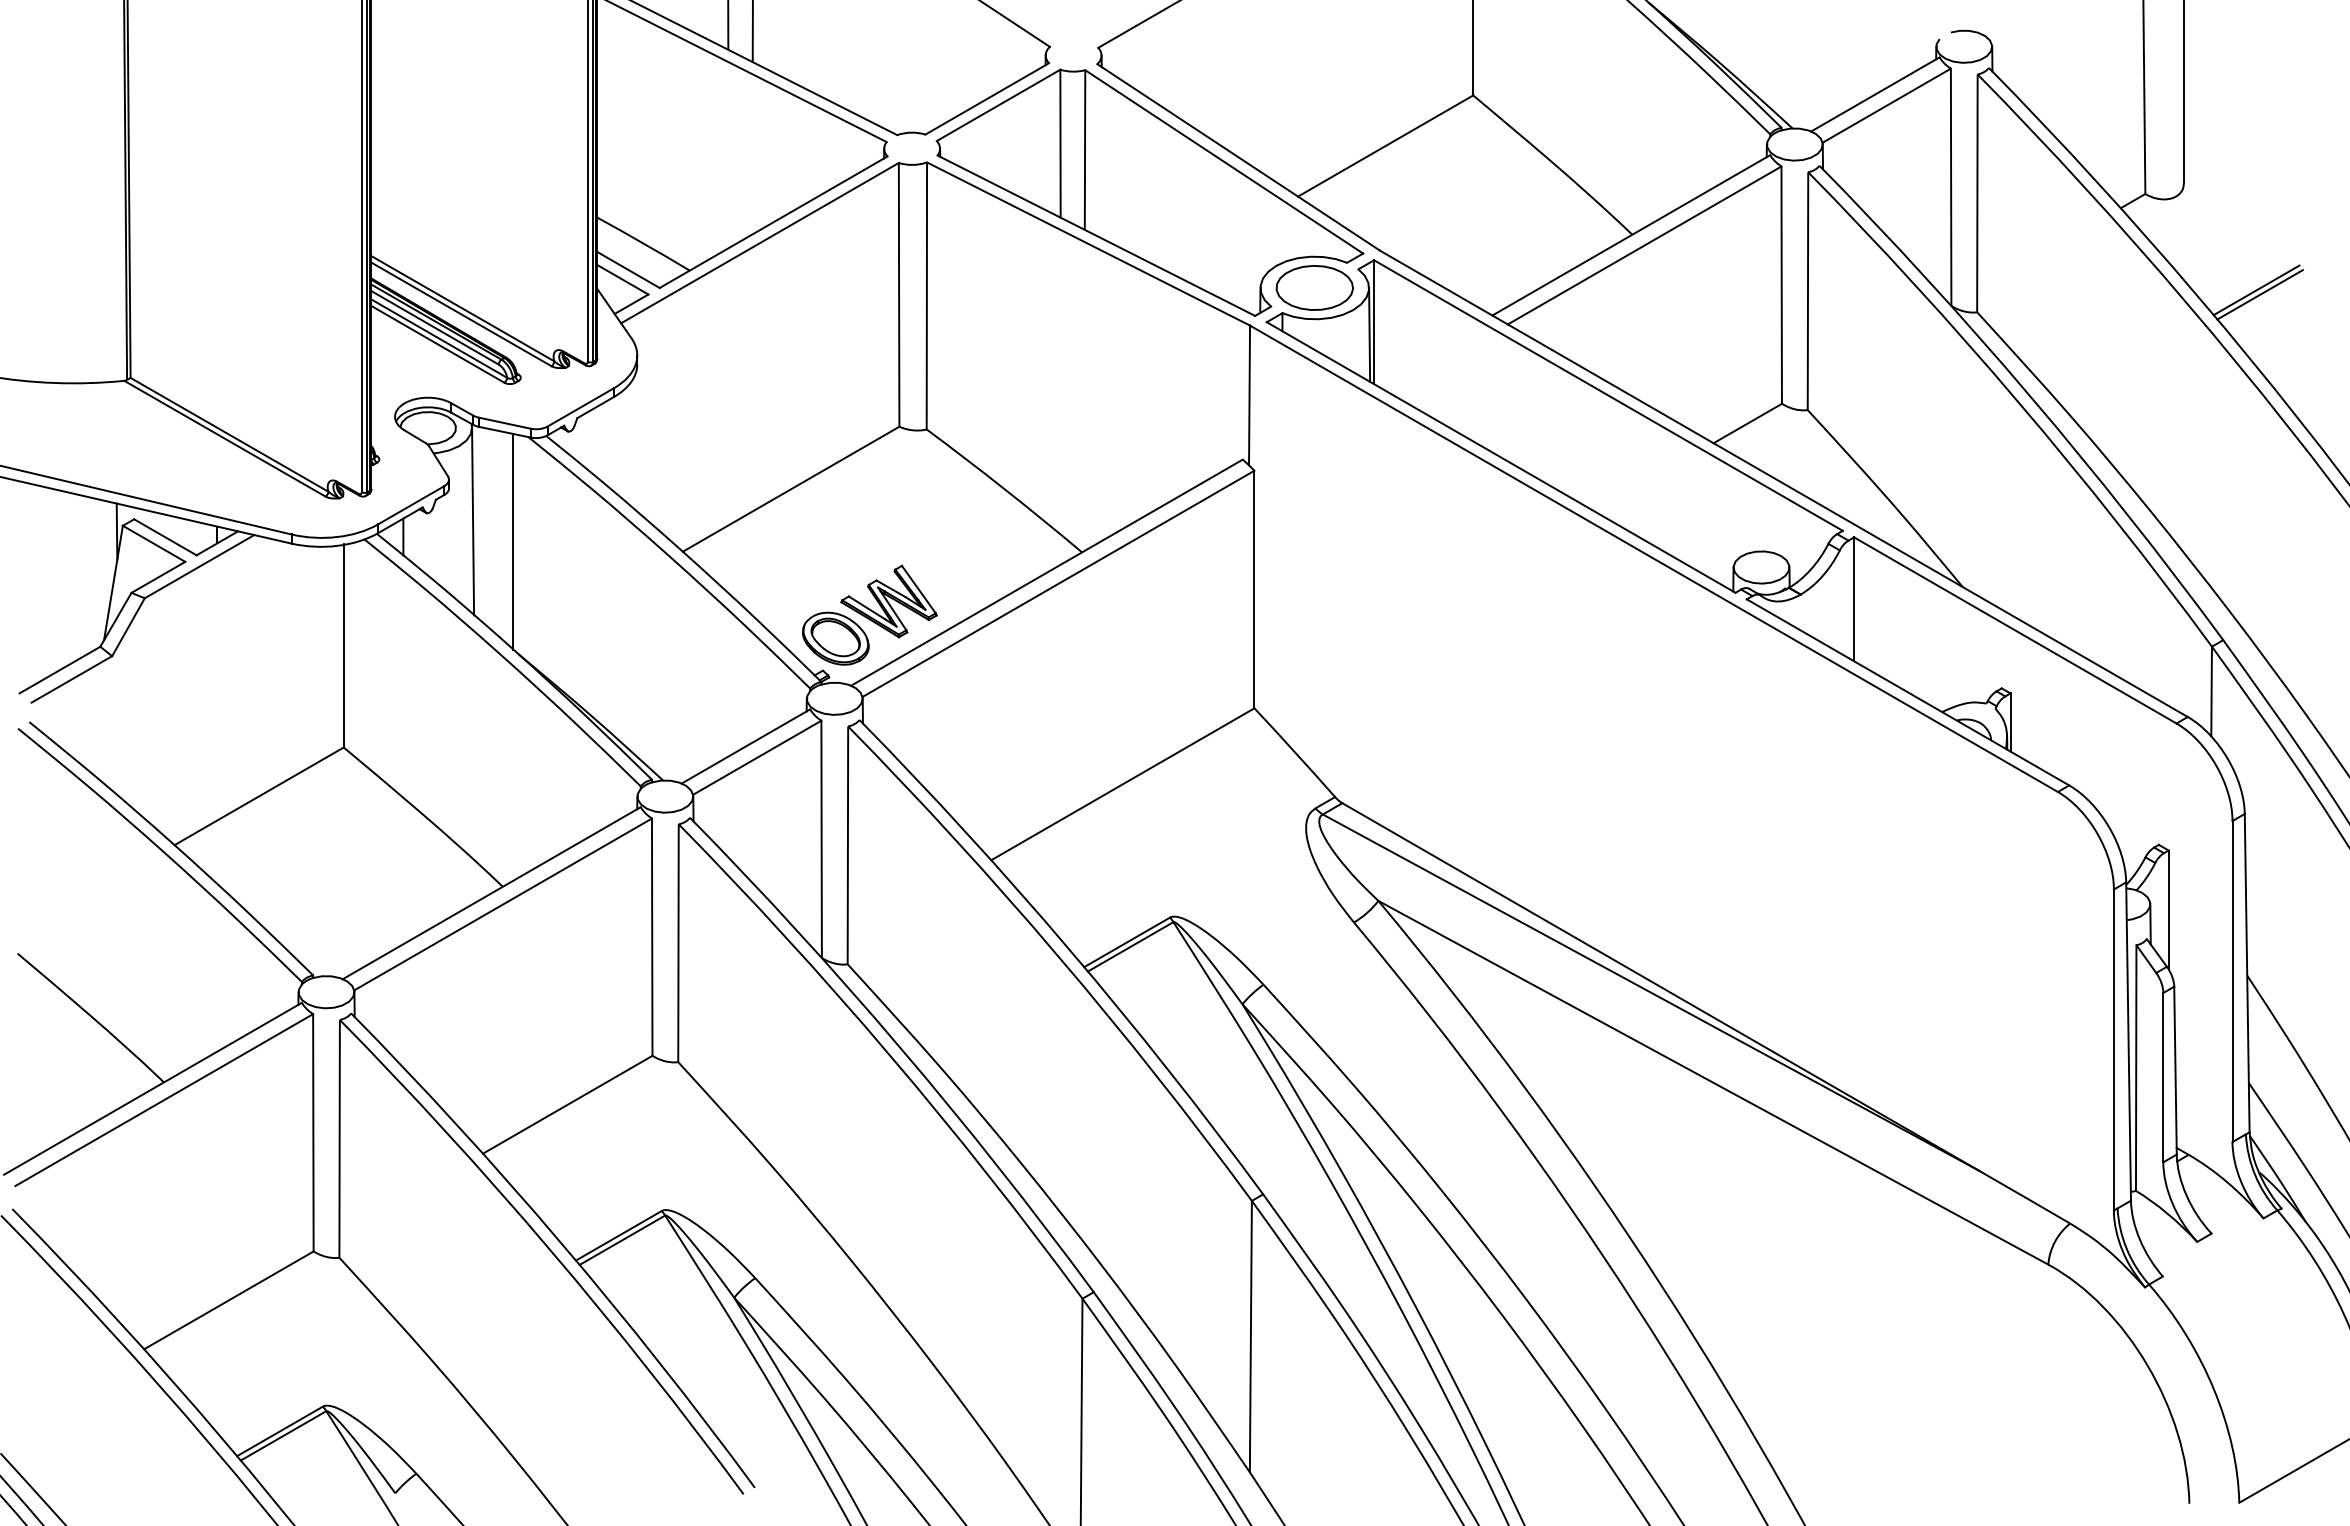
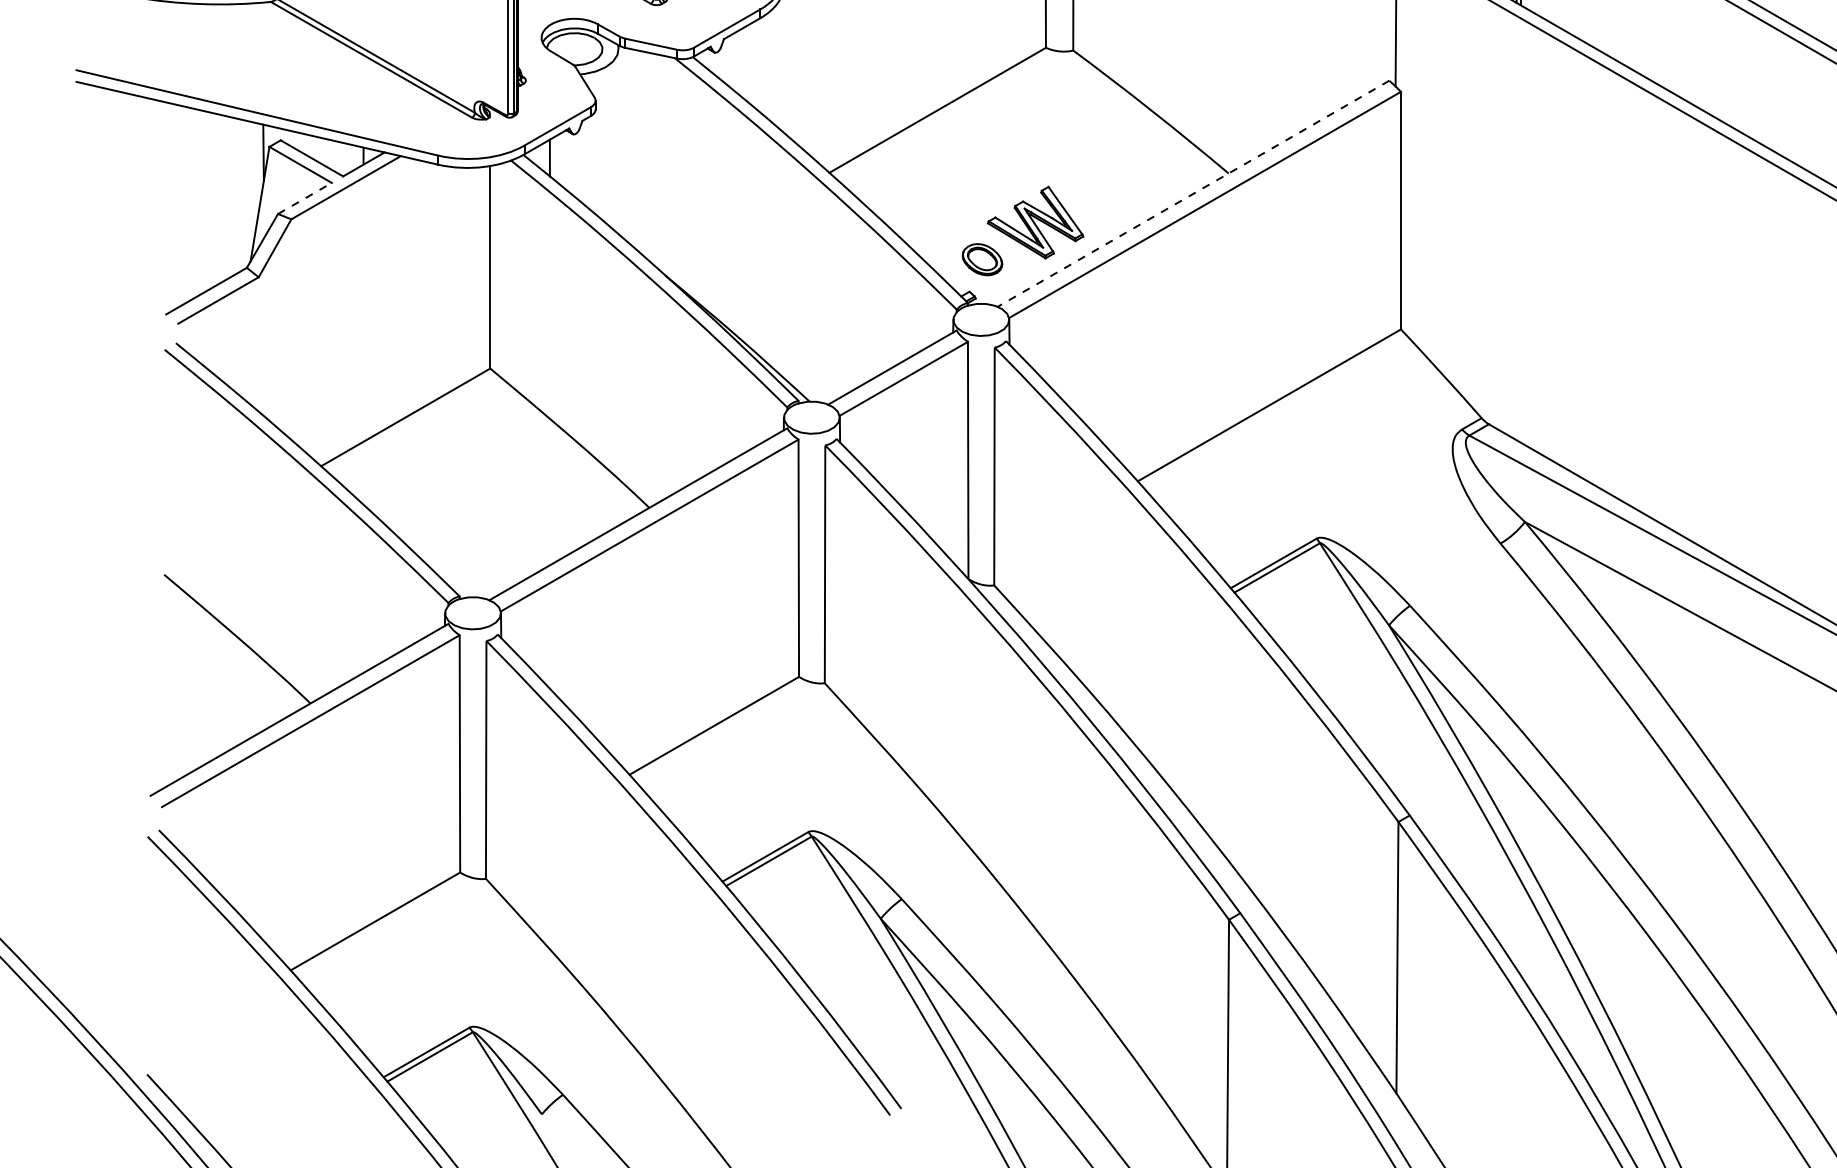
line: (473, 521) -> (620, 142), removed
line: (513, 541) -> (660, 162), removed
line: (1046, 572) -> (1193, 193), solid -> dashed
line: (158, 577) -> (305, 198), solid -> dashed
part: (835, 638) -> (982, 259), size x0.6

